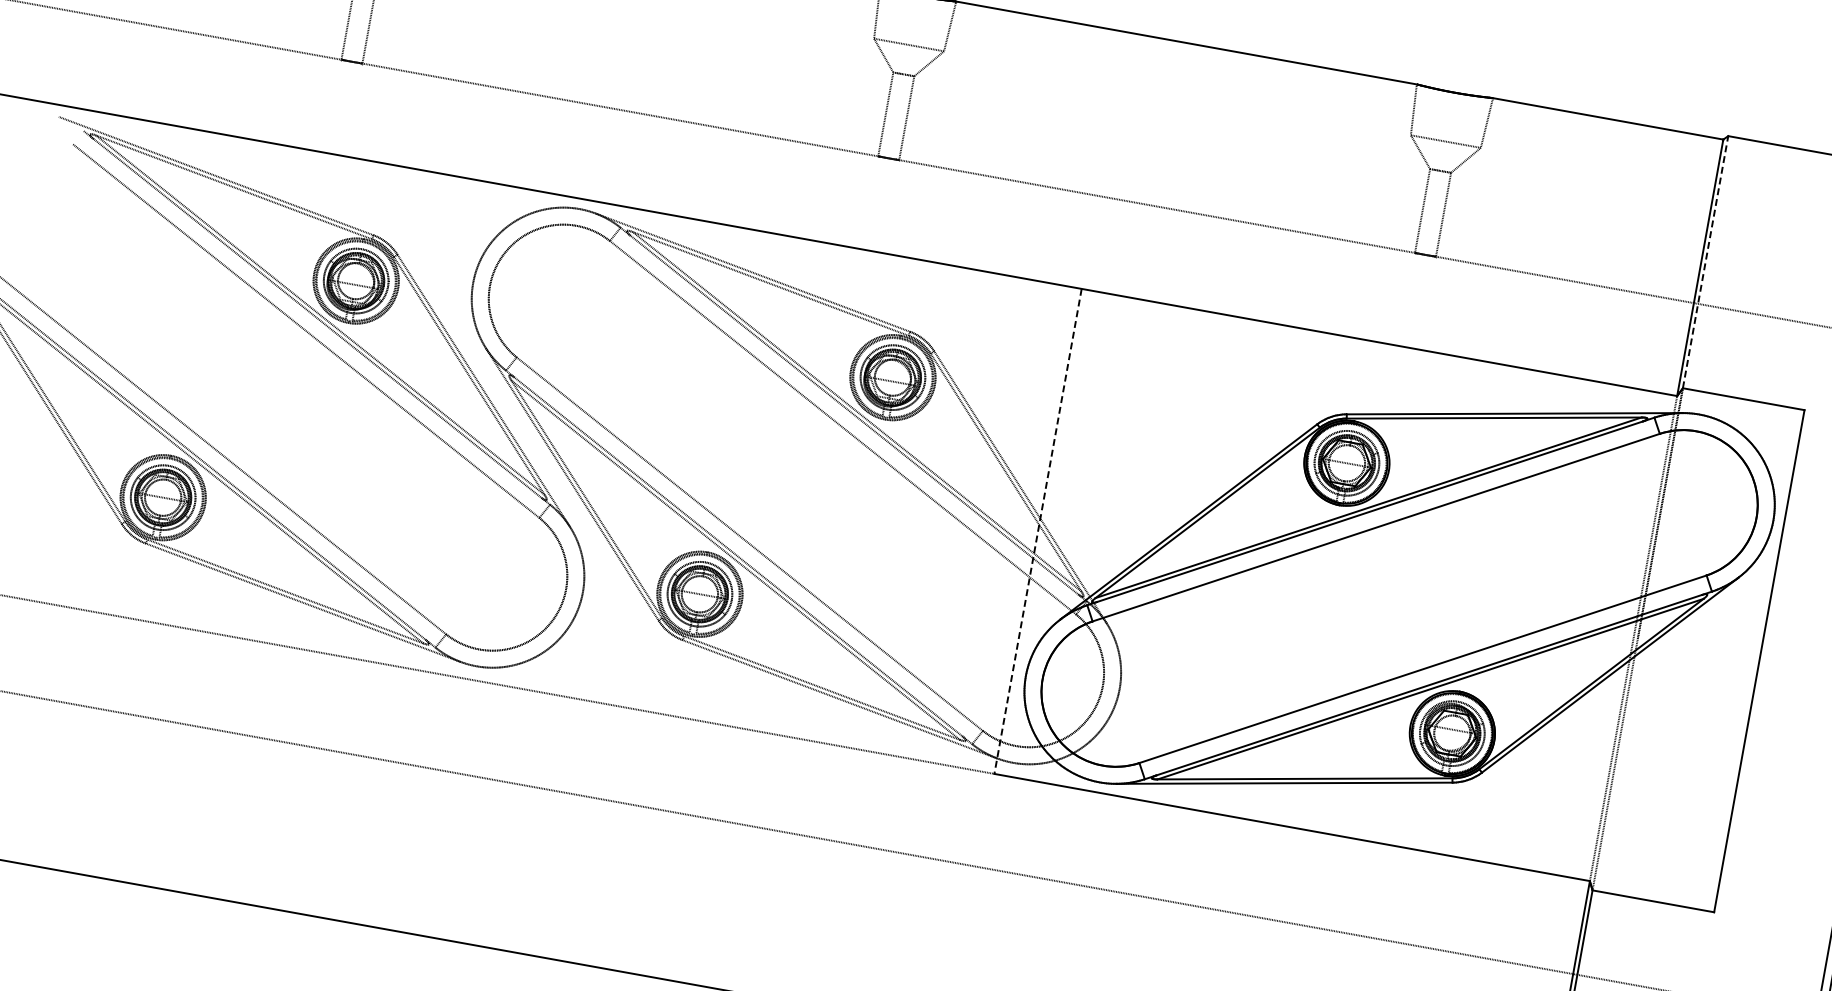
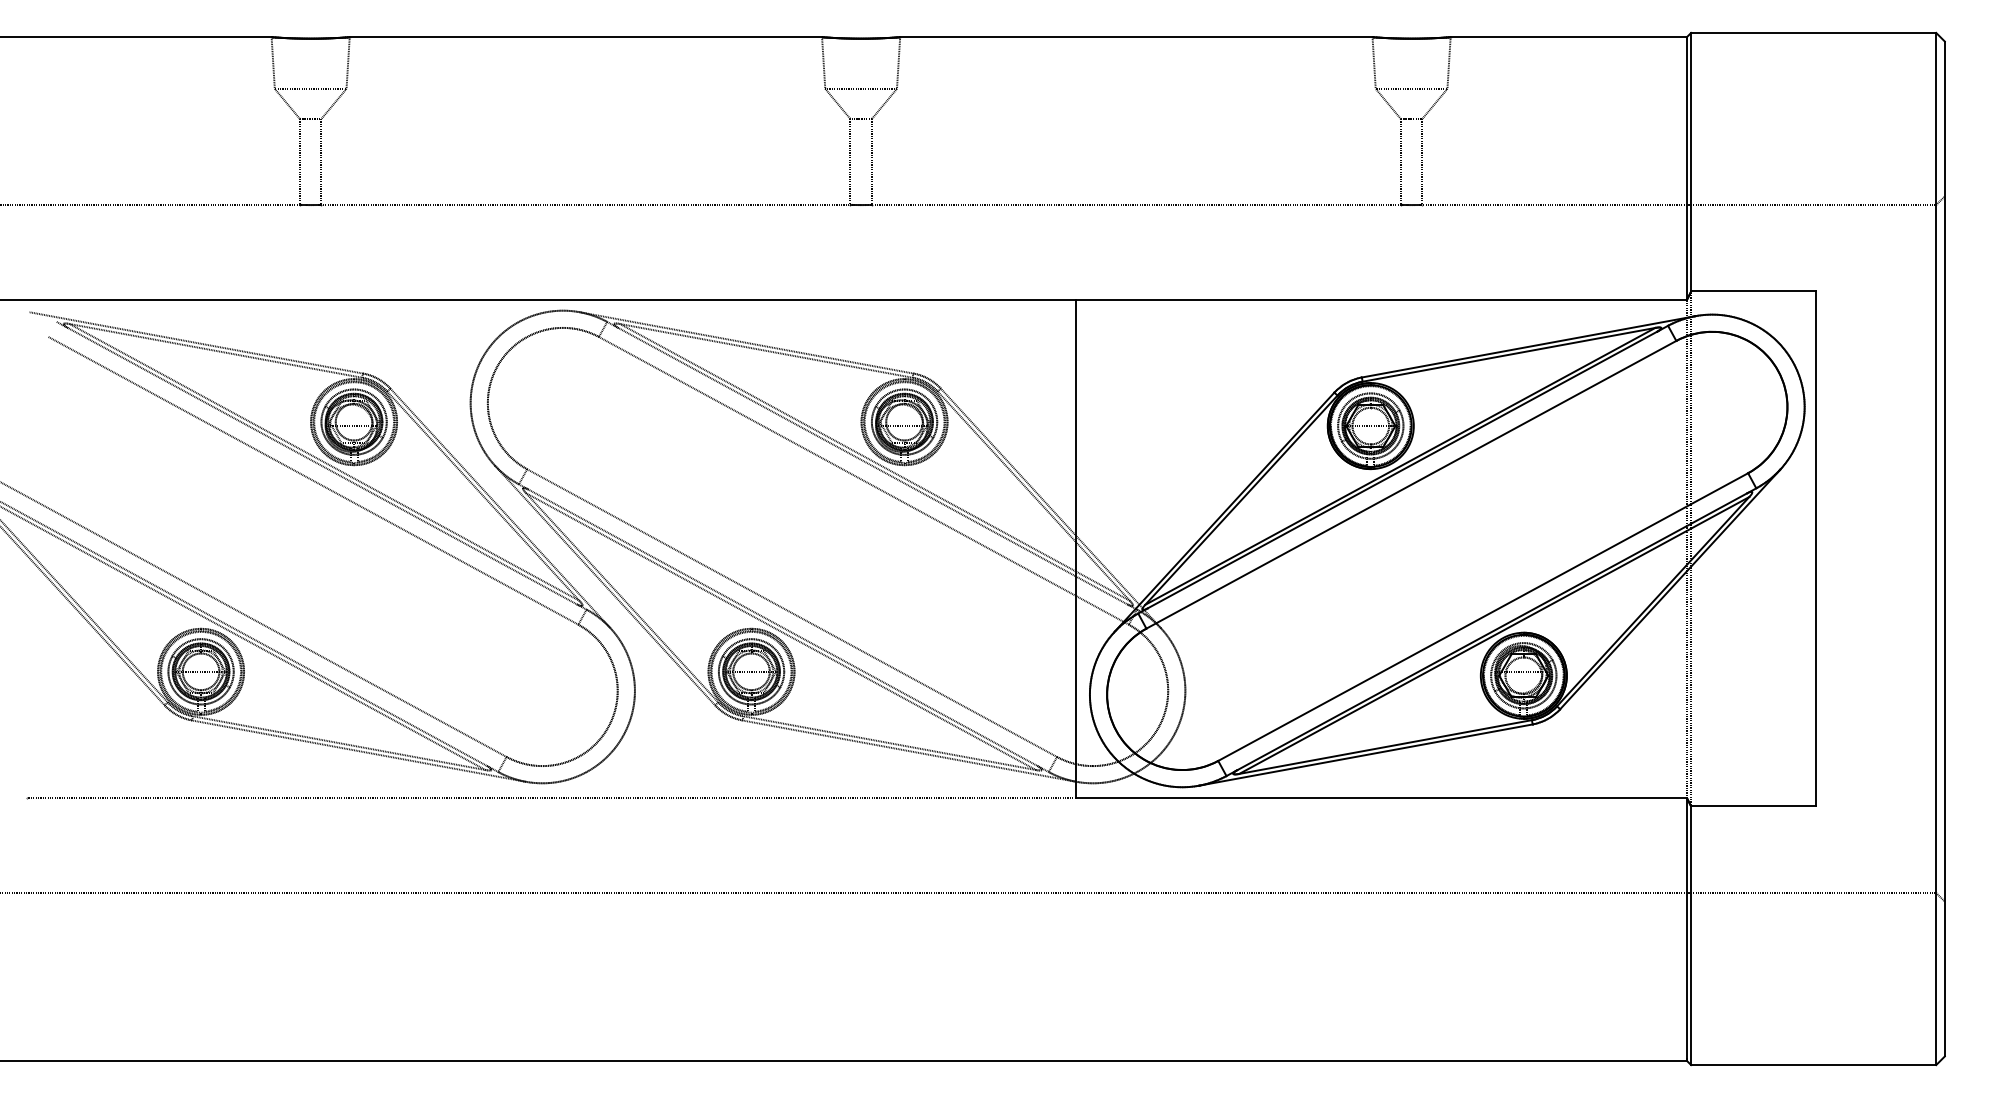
line: (1706, 261) -> (1691, 161), dashed -> solid
line: (1038, 531) -> (1076, 548), dashed -> solid

